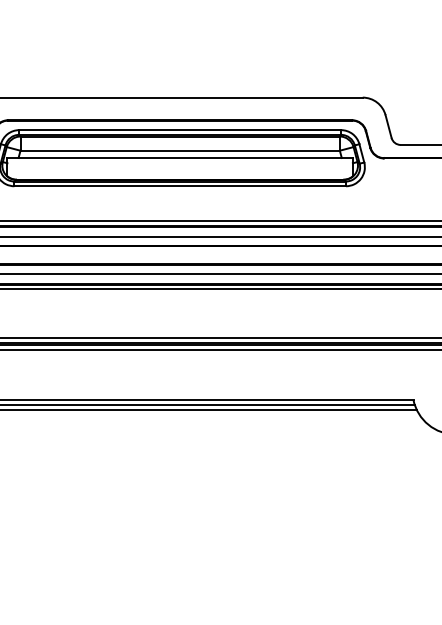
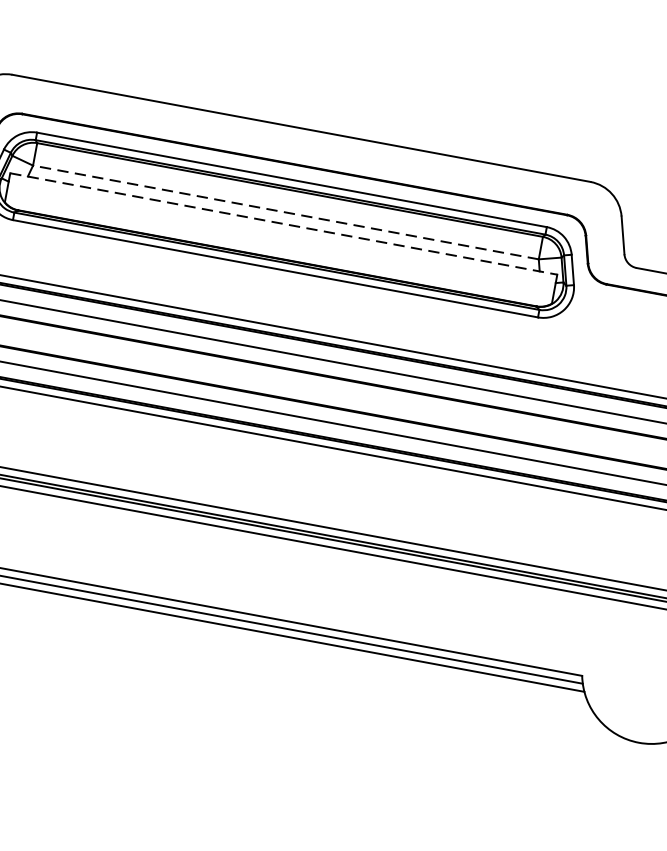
line: (180, 150) -> (286, 212), solid -> dashed
line: (180, 157) -> (284, 223), solid -> dashed

